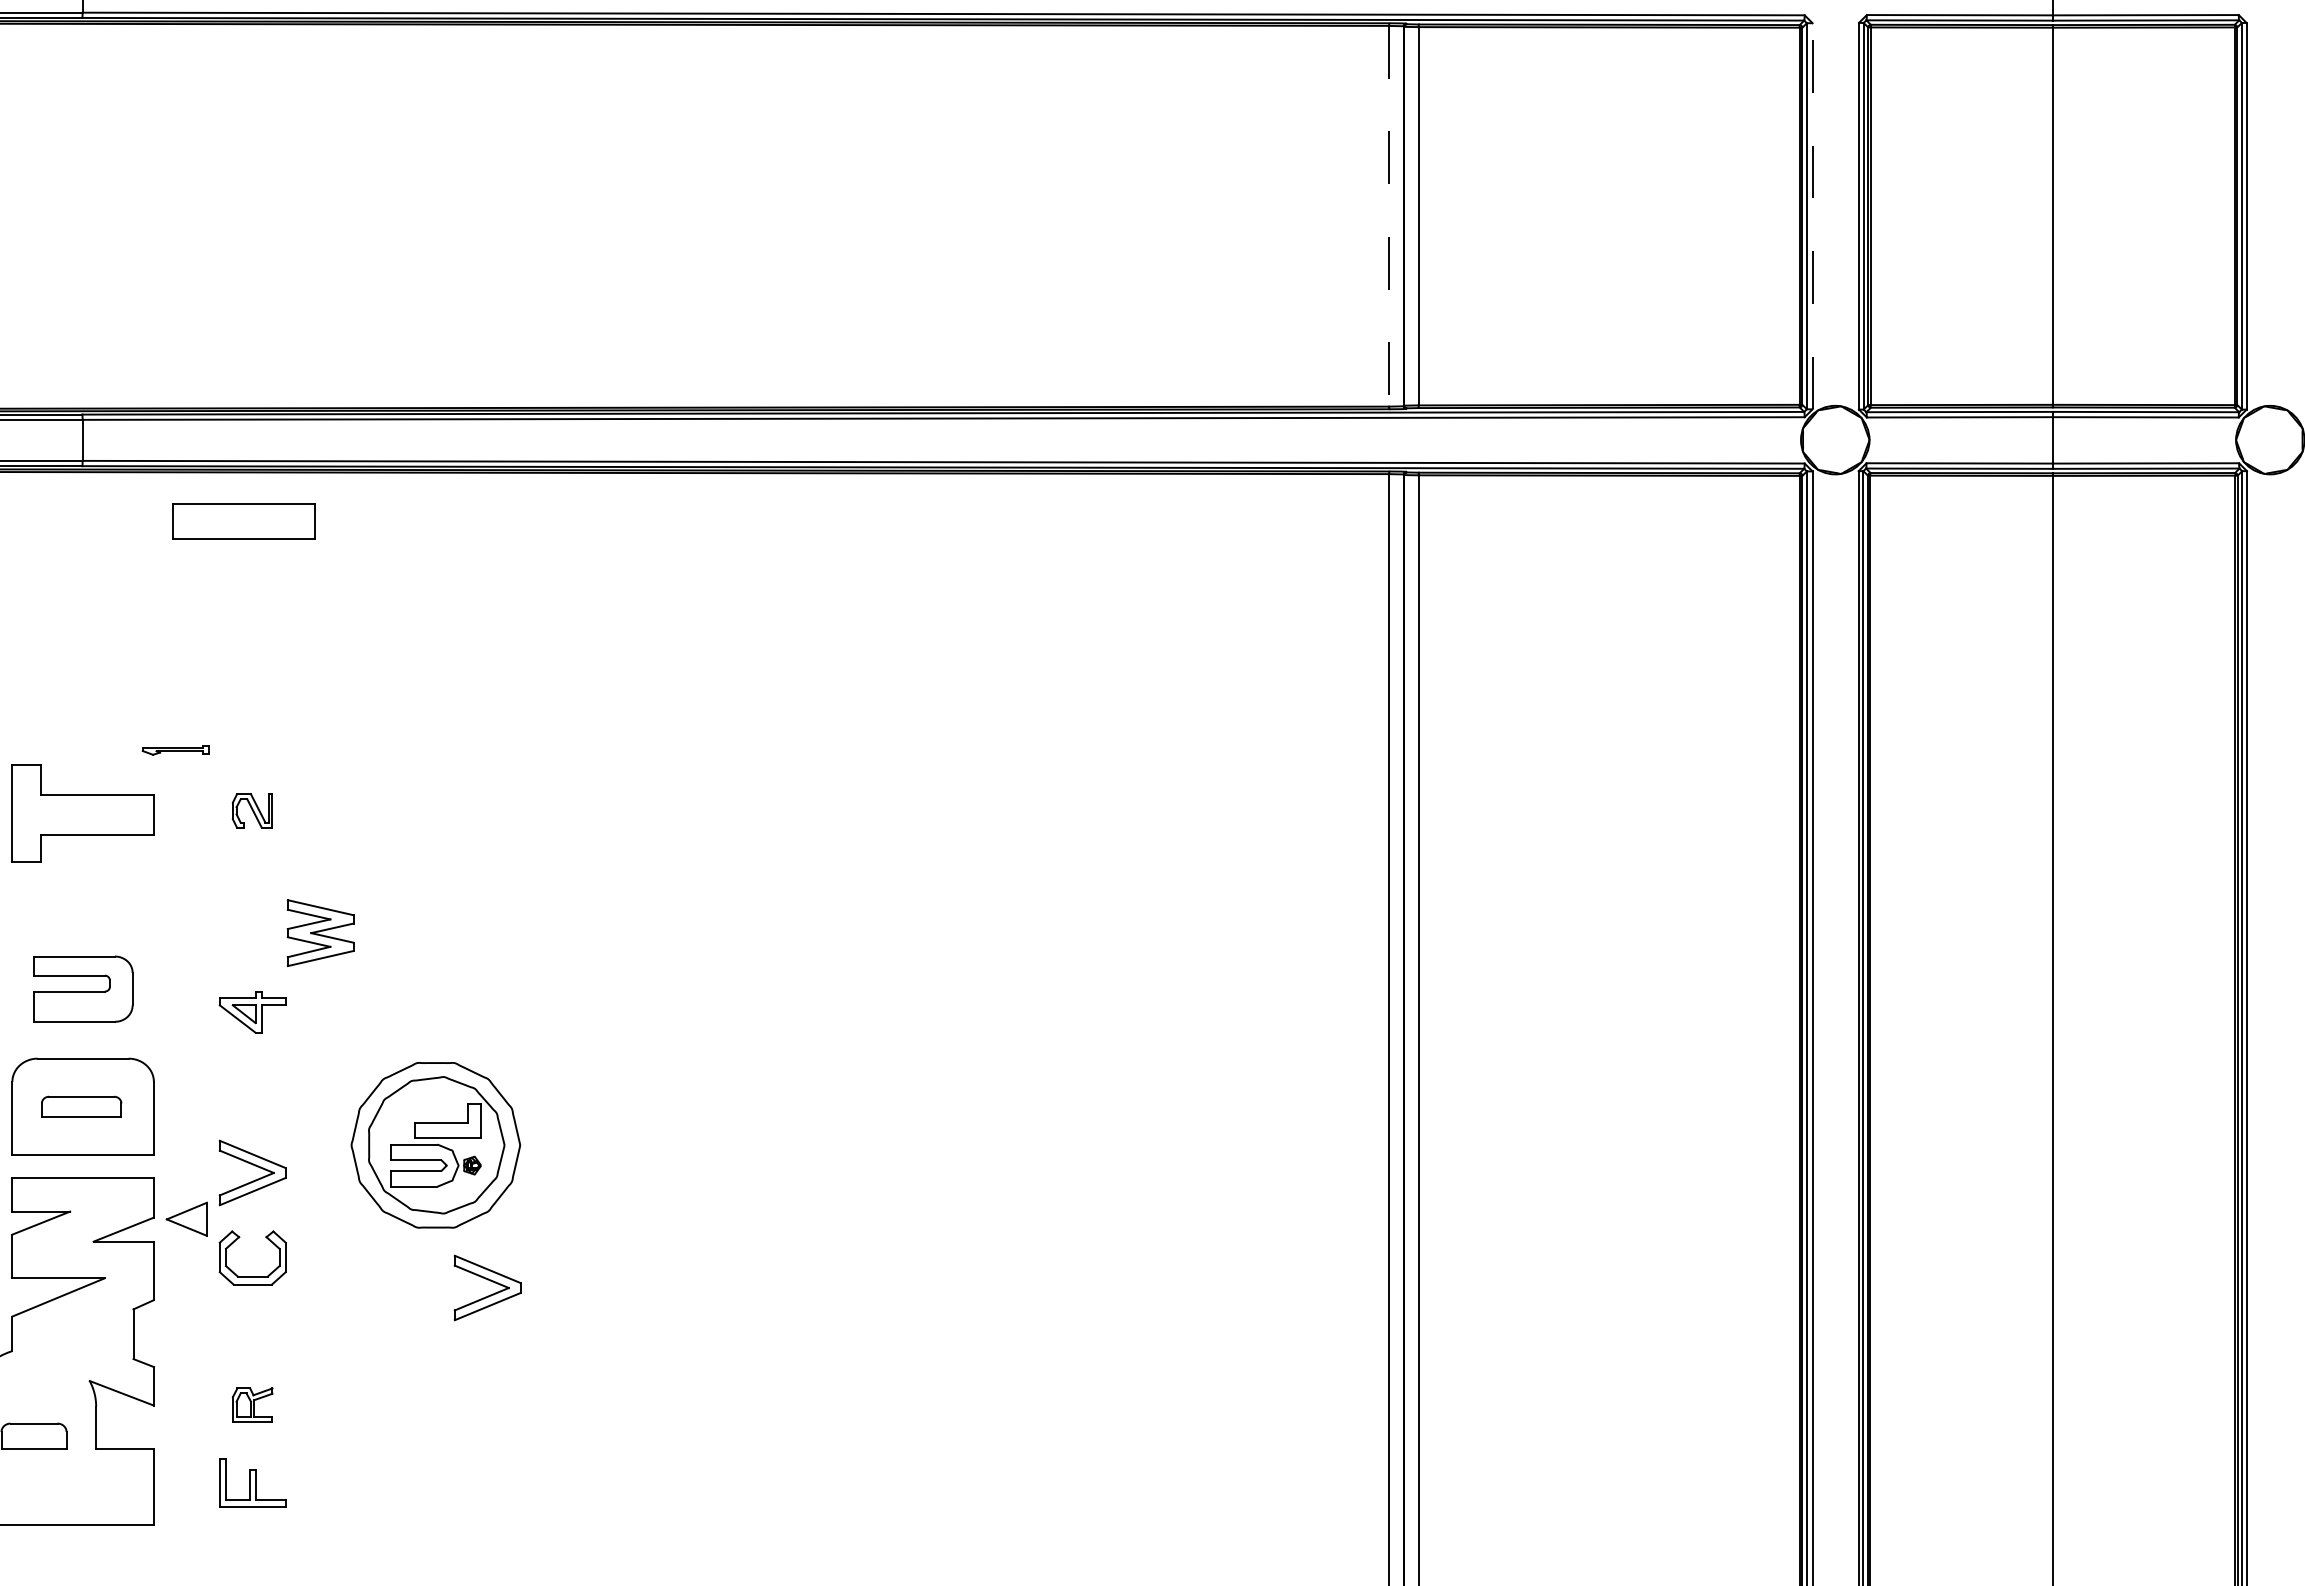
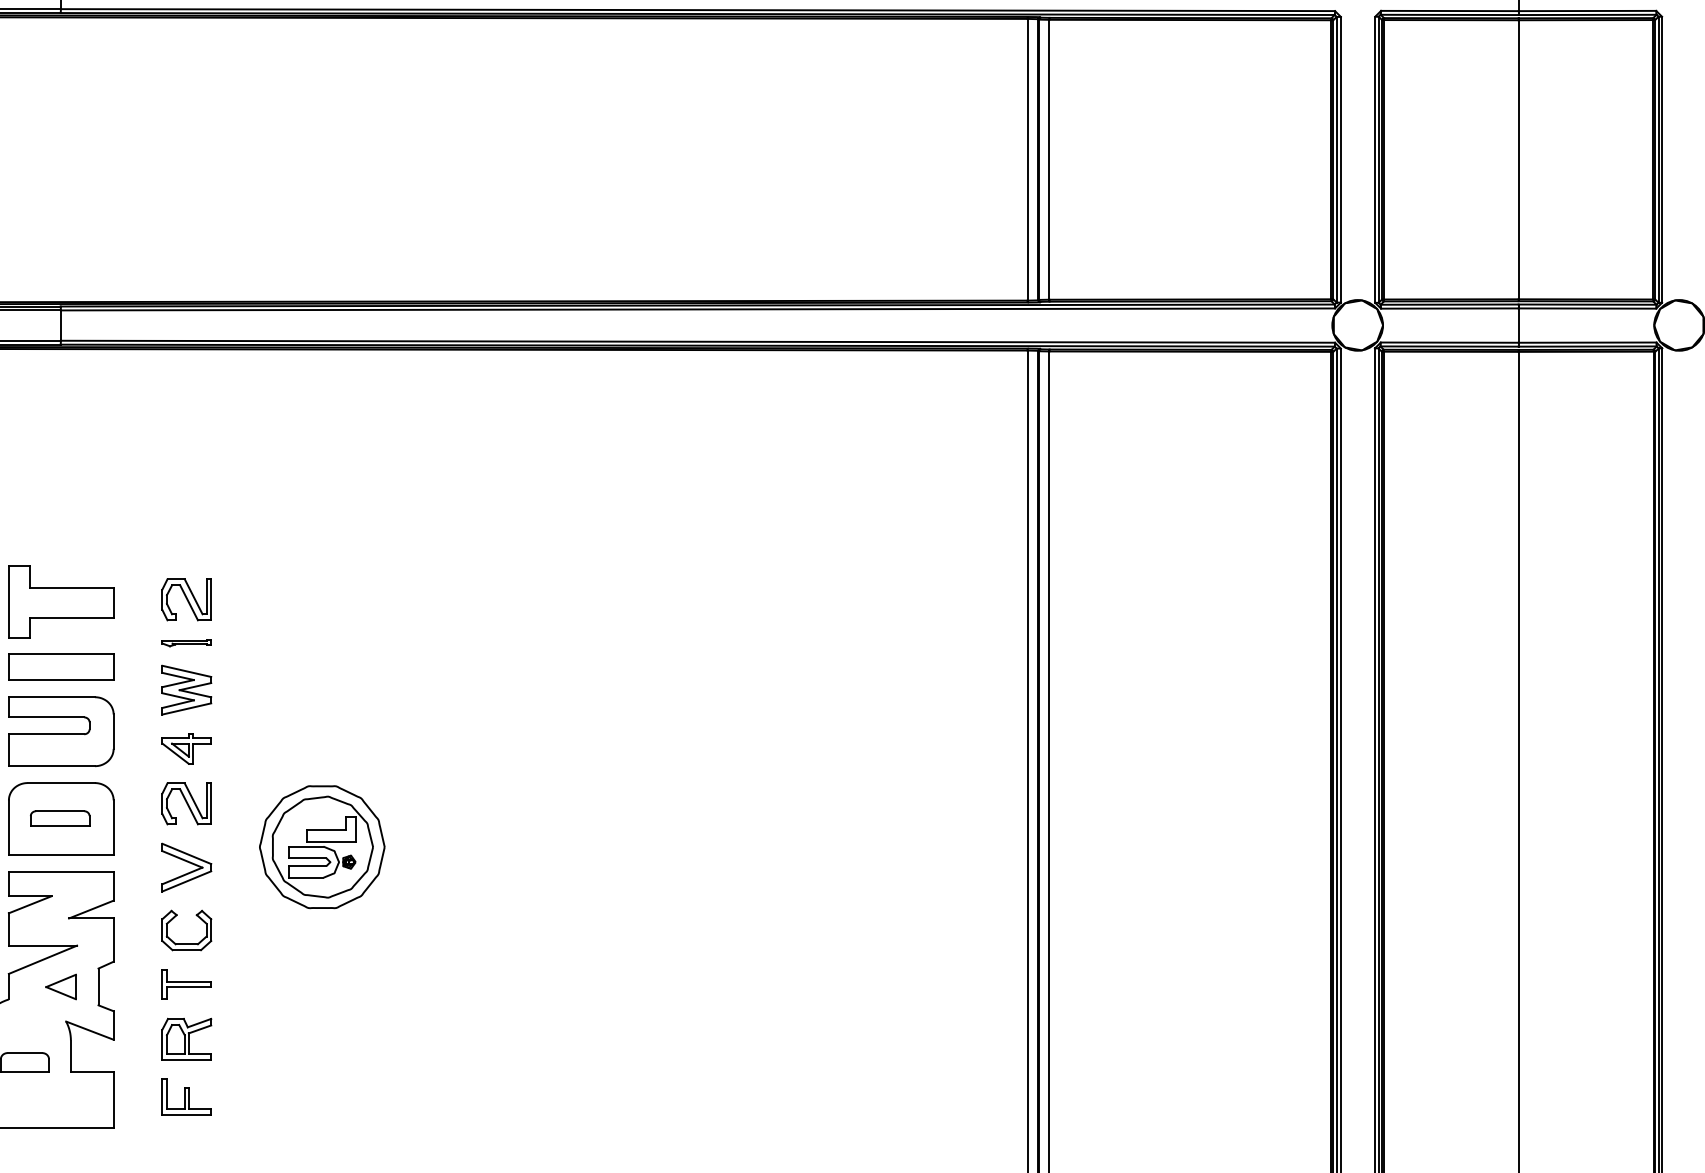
line: (1812, 215) -> (1340, 159), dashed -> solid
line: (1389, 216) -> (1027, 159), dashed -> solid
part: (243, 521) -> (60, 667), moved
part: (175, 750) -> (186, 643), moved
part: (252, 810) -> (186, 599), size x1.67
part: (320, 933) -> (186, 690), moved
part: (82, 988) -> (60, 731), size x1.43
part: (252, 1086) -> (186, 803), added
part: (186, 1218) -> (60, 986), moved
part: (490, 1281) -> (362, 947), removed
part: (252, 1330) -> (186, 984), added
part: (252, 1404) -> (186, 1038), size x1.67

